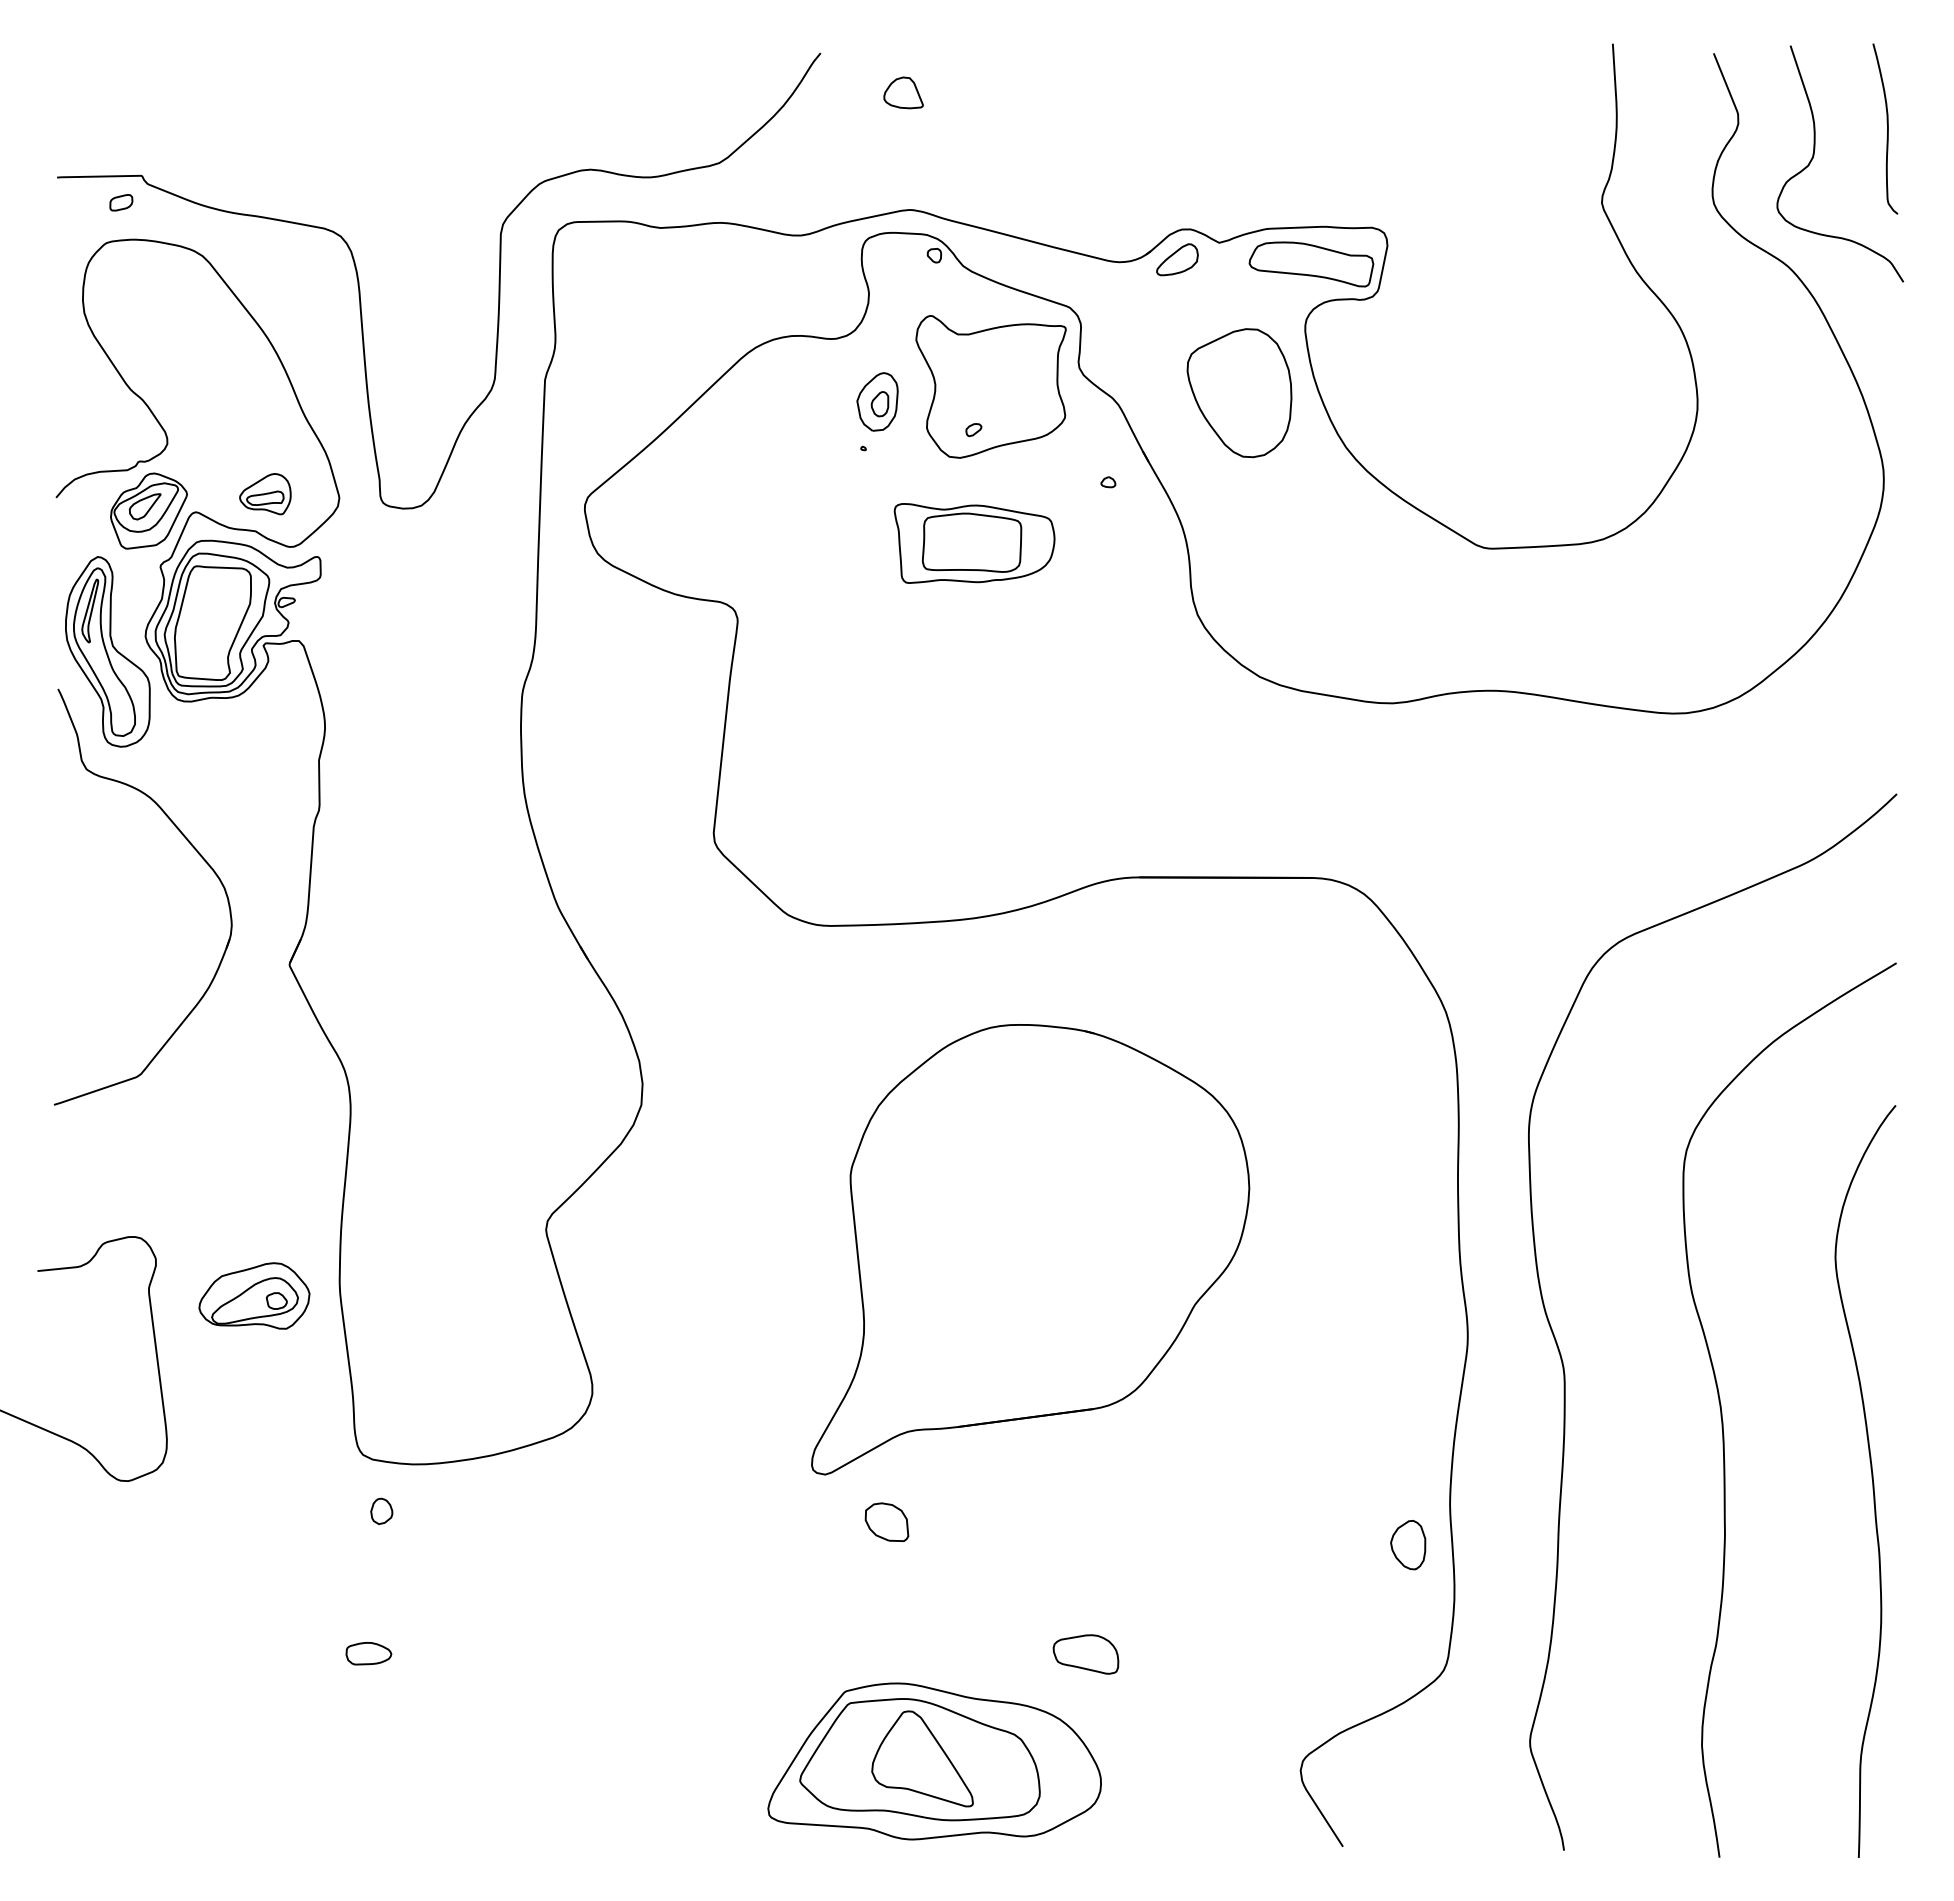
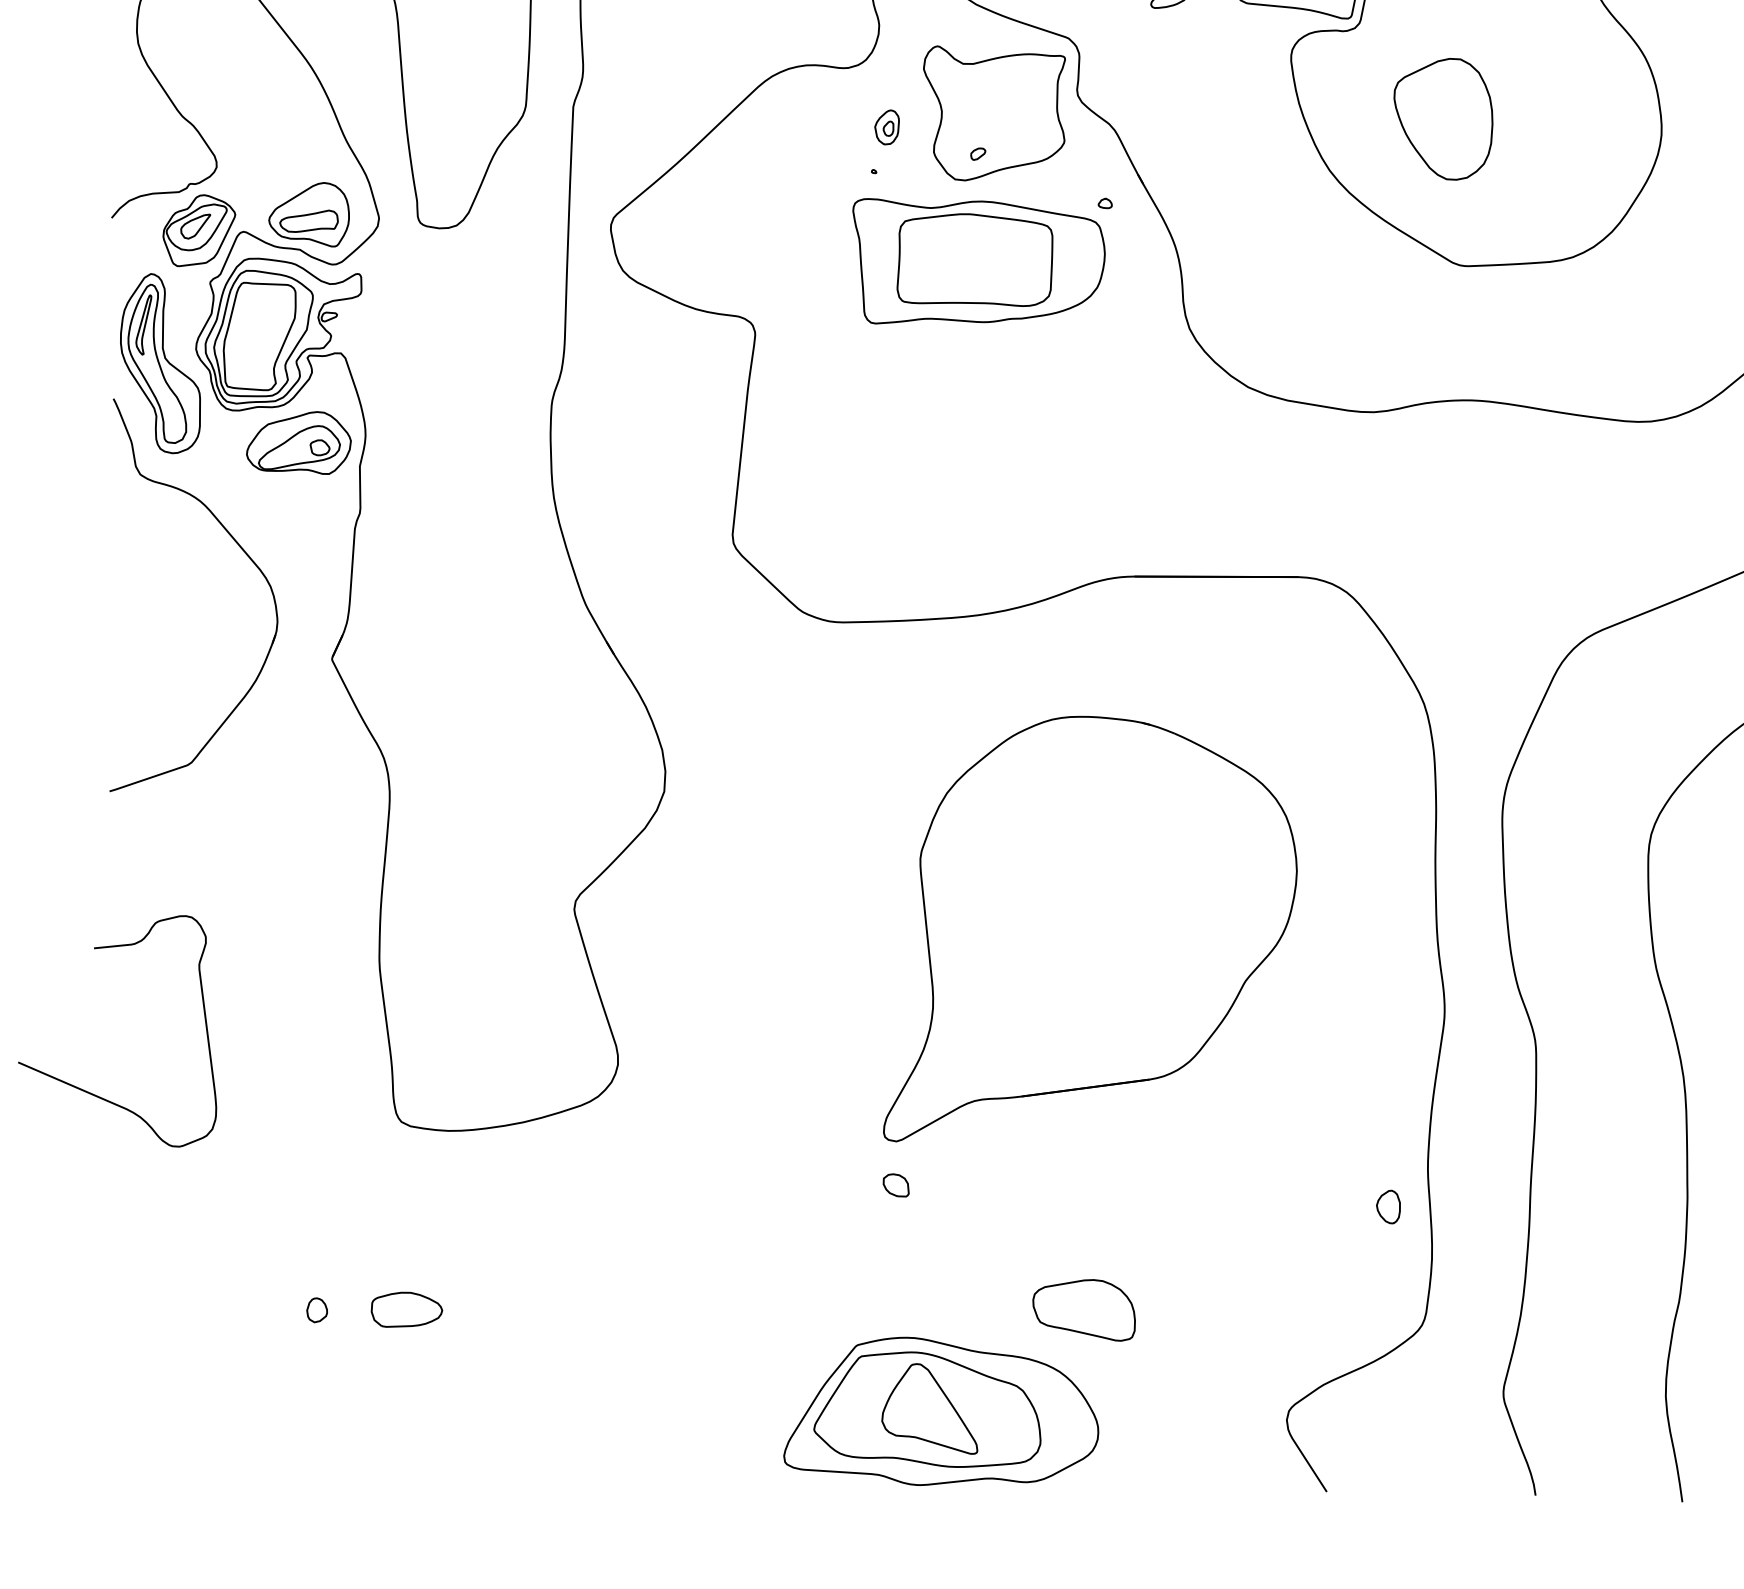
part: (1239, 393) -> (1443, 119), moved
part: (876, 401) -> (886, 127), size x0.62
part: (265, 493) -> (309, 214), size x1.67
part: (974, 543) -> (978, 261), size x1.67
part: (1030, 1249) -> (1090, 928), moved
part: (254, 1295) -> (298, 442), moved
part: (381, 1510) -> (316, 1309), moved
part: (886, 1521) -> (895, 1184), size x0.62
part: (1408, 1544) -> (1388, 1206), size x0.71
part: (368, 1653) -> (406, 1309), size x1.67
part: (1085, 1654) -> (1083, 1310), size x1.67

